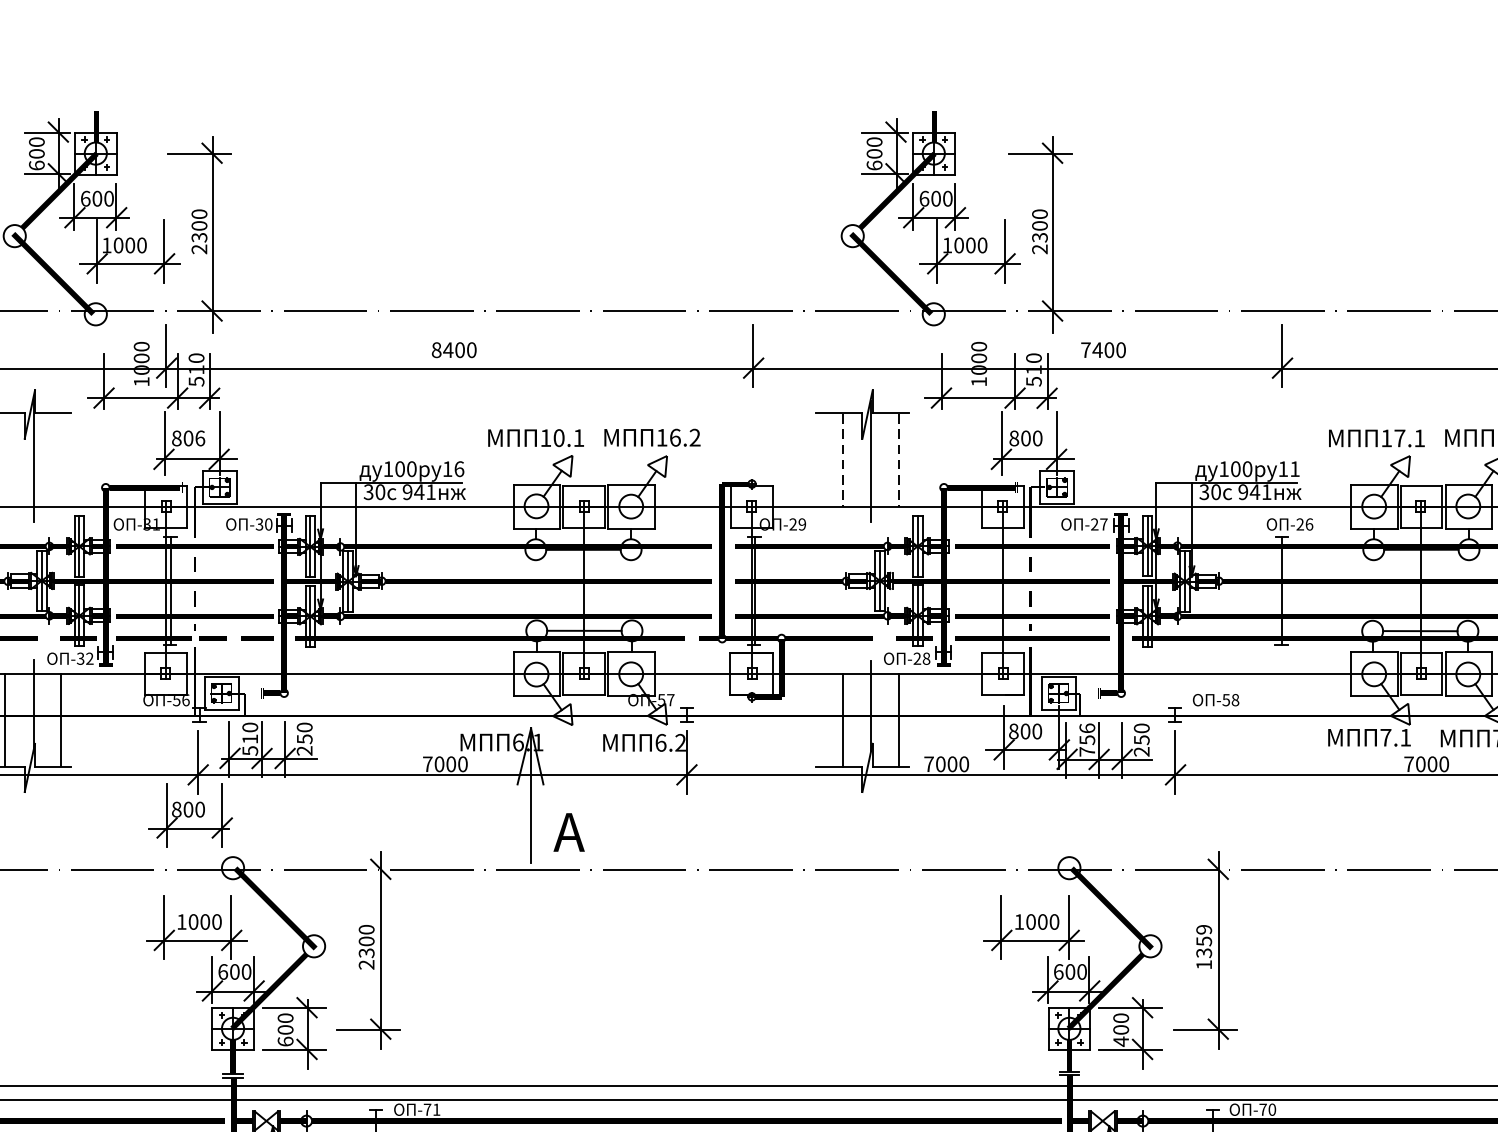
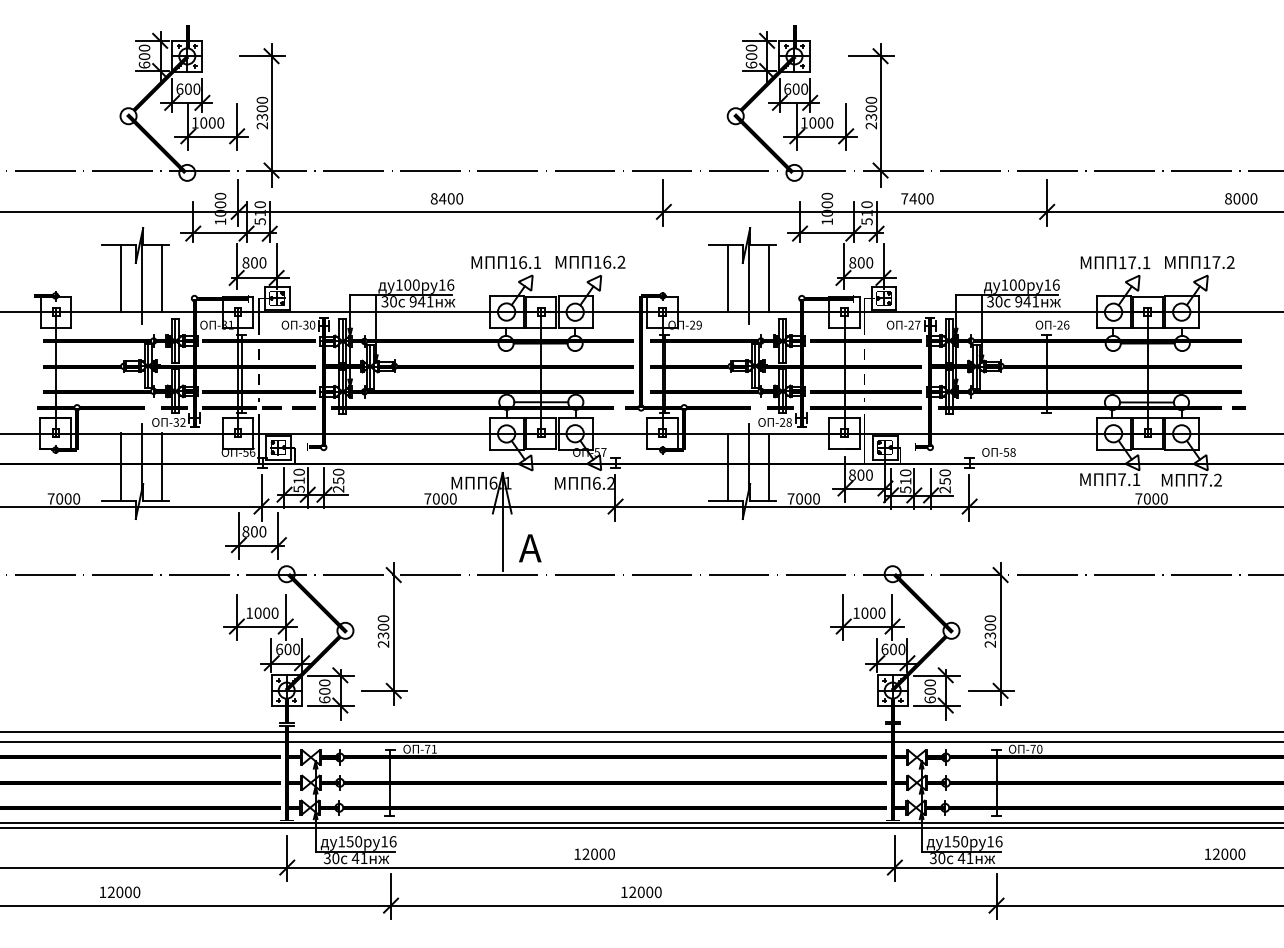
text: (199, 437) -> (262, 262), 806 -> 800
text: (558, 437) -> (522, 262), 10.1 -> 16.1
line: (5, 460) -> (121, 278), added
line: (60, 460) -> (161, 278), added
line: (842, 460) -> (728, 278), dashed -> solid
line: (897, 460) -> (768, 278), dashed -> solid
text: (1294, 468) -> (1055, 284), 11 -> 16
text: (1087, 740) -> (905, 481), 756 -> 510
text: (1204, 947) -> (990, 631), 1359 -> 2300
text: (1120, 1041) -> (929, 699), 400 -> 600

